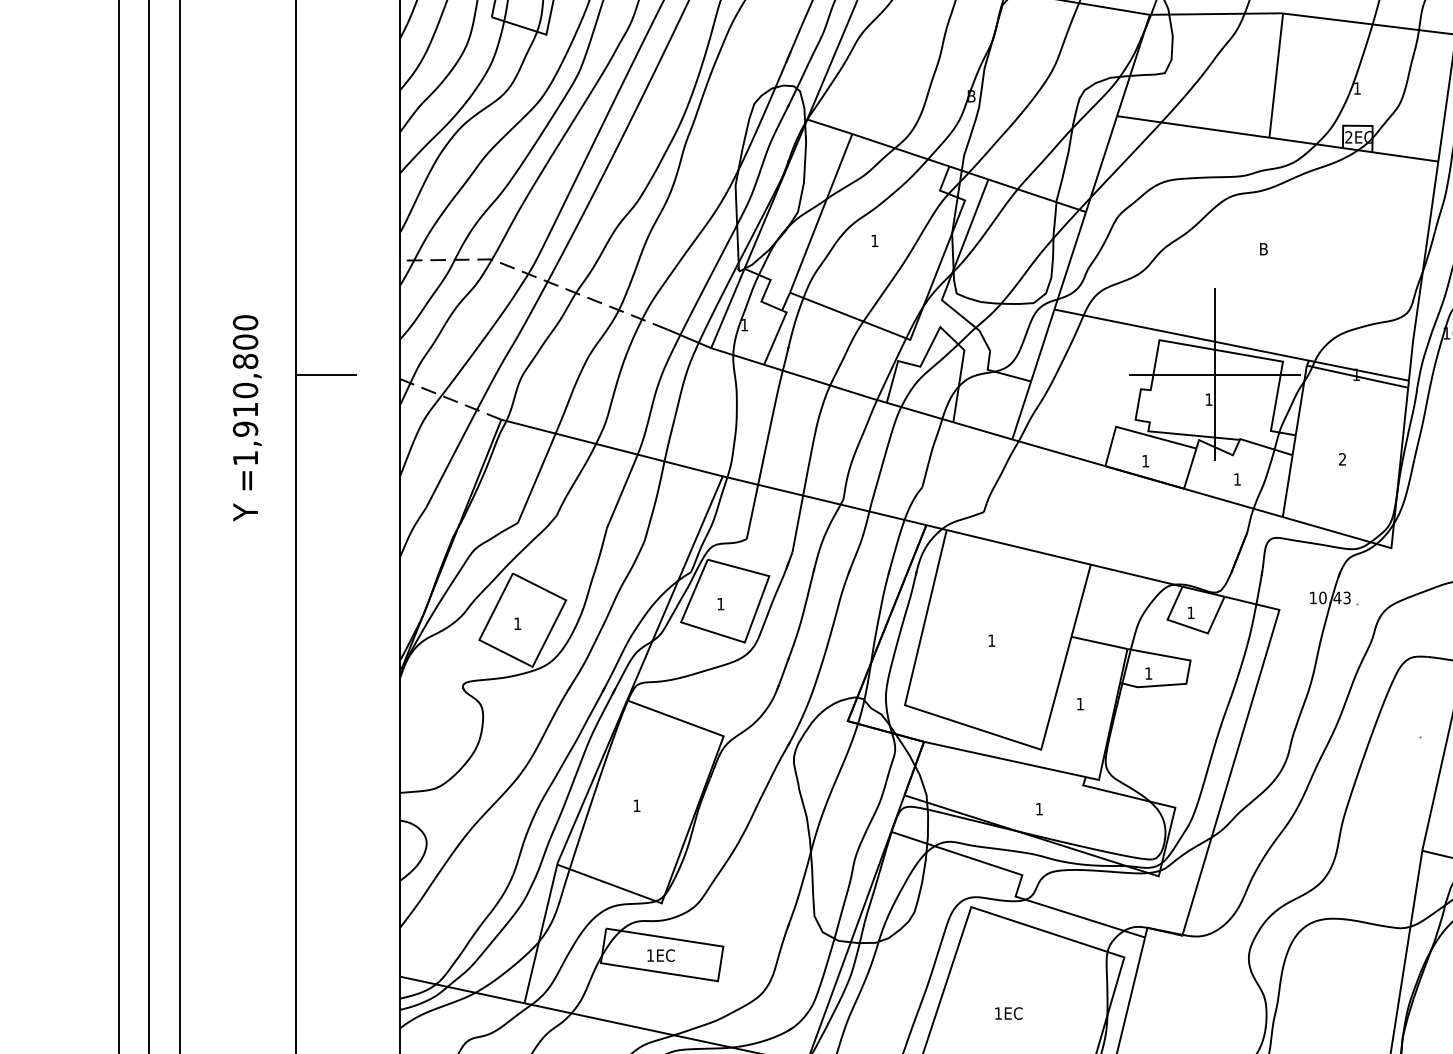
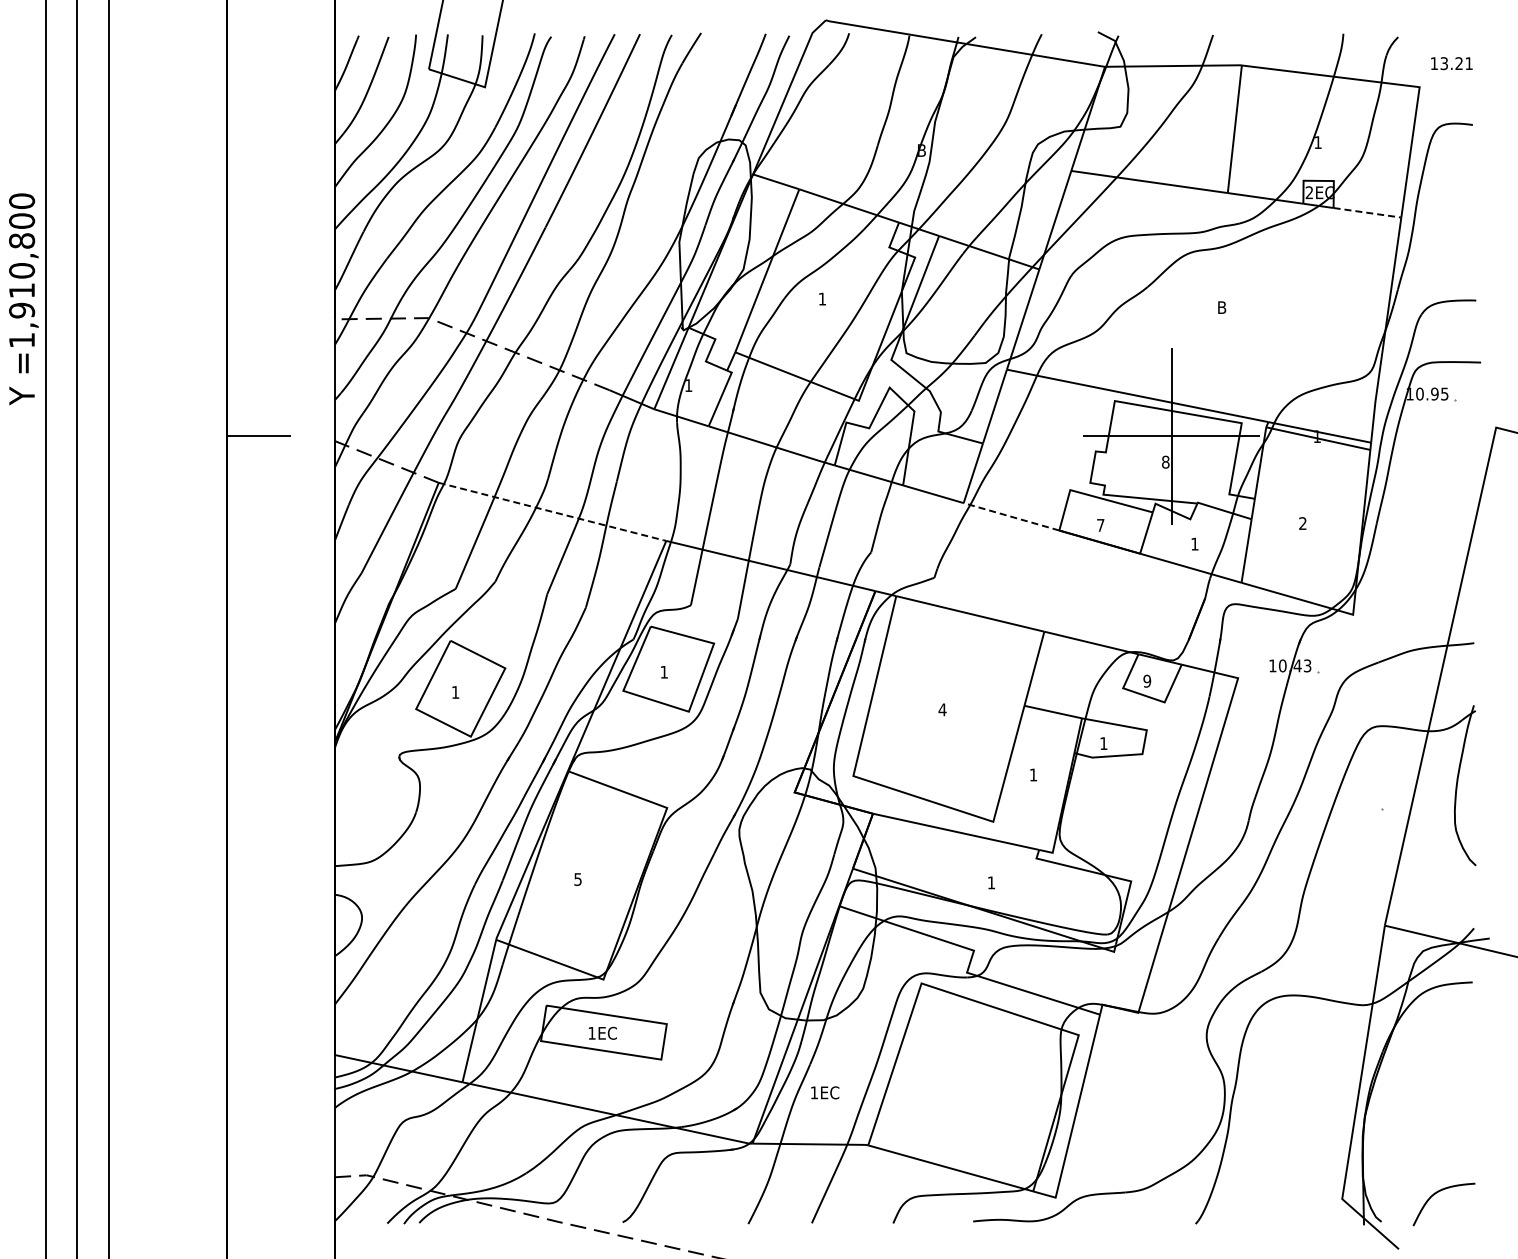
line: (1405, 156) -> (1367, 212), solid -> dashed
text: (1208, 398) -> (1165, 461), 1 -> 8
text: (247, 418) -> (23, 299), moved
line: (613, 448) -> (553, 512), solid -> dashed
line: (1058, 452) -> (1011, 516), solid -> dashed
text: (1145, 461) -> (1100, 525), 1 -> 7
text: (1191, 612) -> (1147, 680), 1 -> 9
text: (991, 640) -> (942, 709), 1 -> 4
text: (636, 805) -> (577, 879), 1 -> 5
text: (1009, 1013) -> (825, 1092), moved

